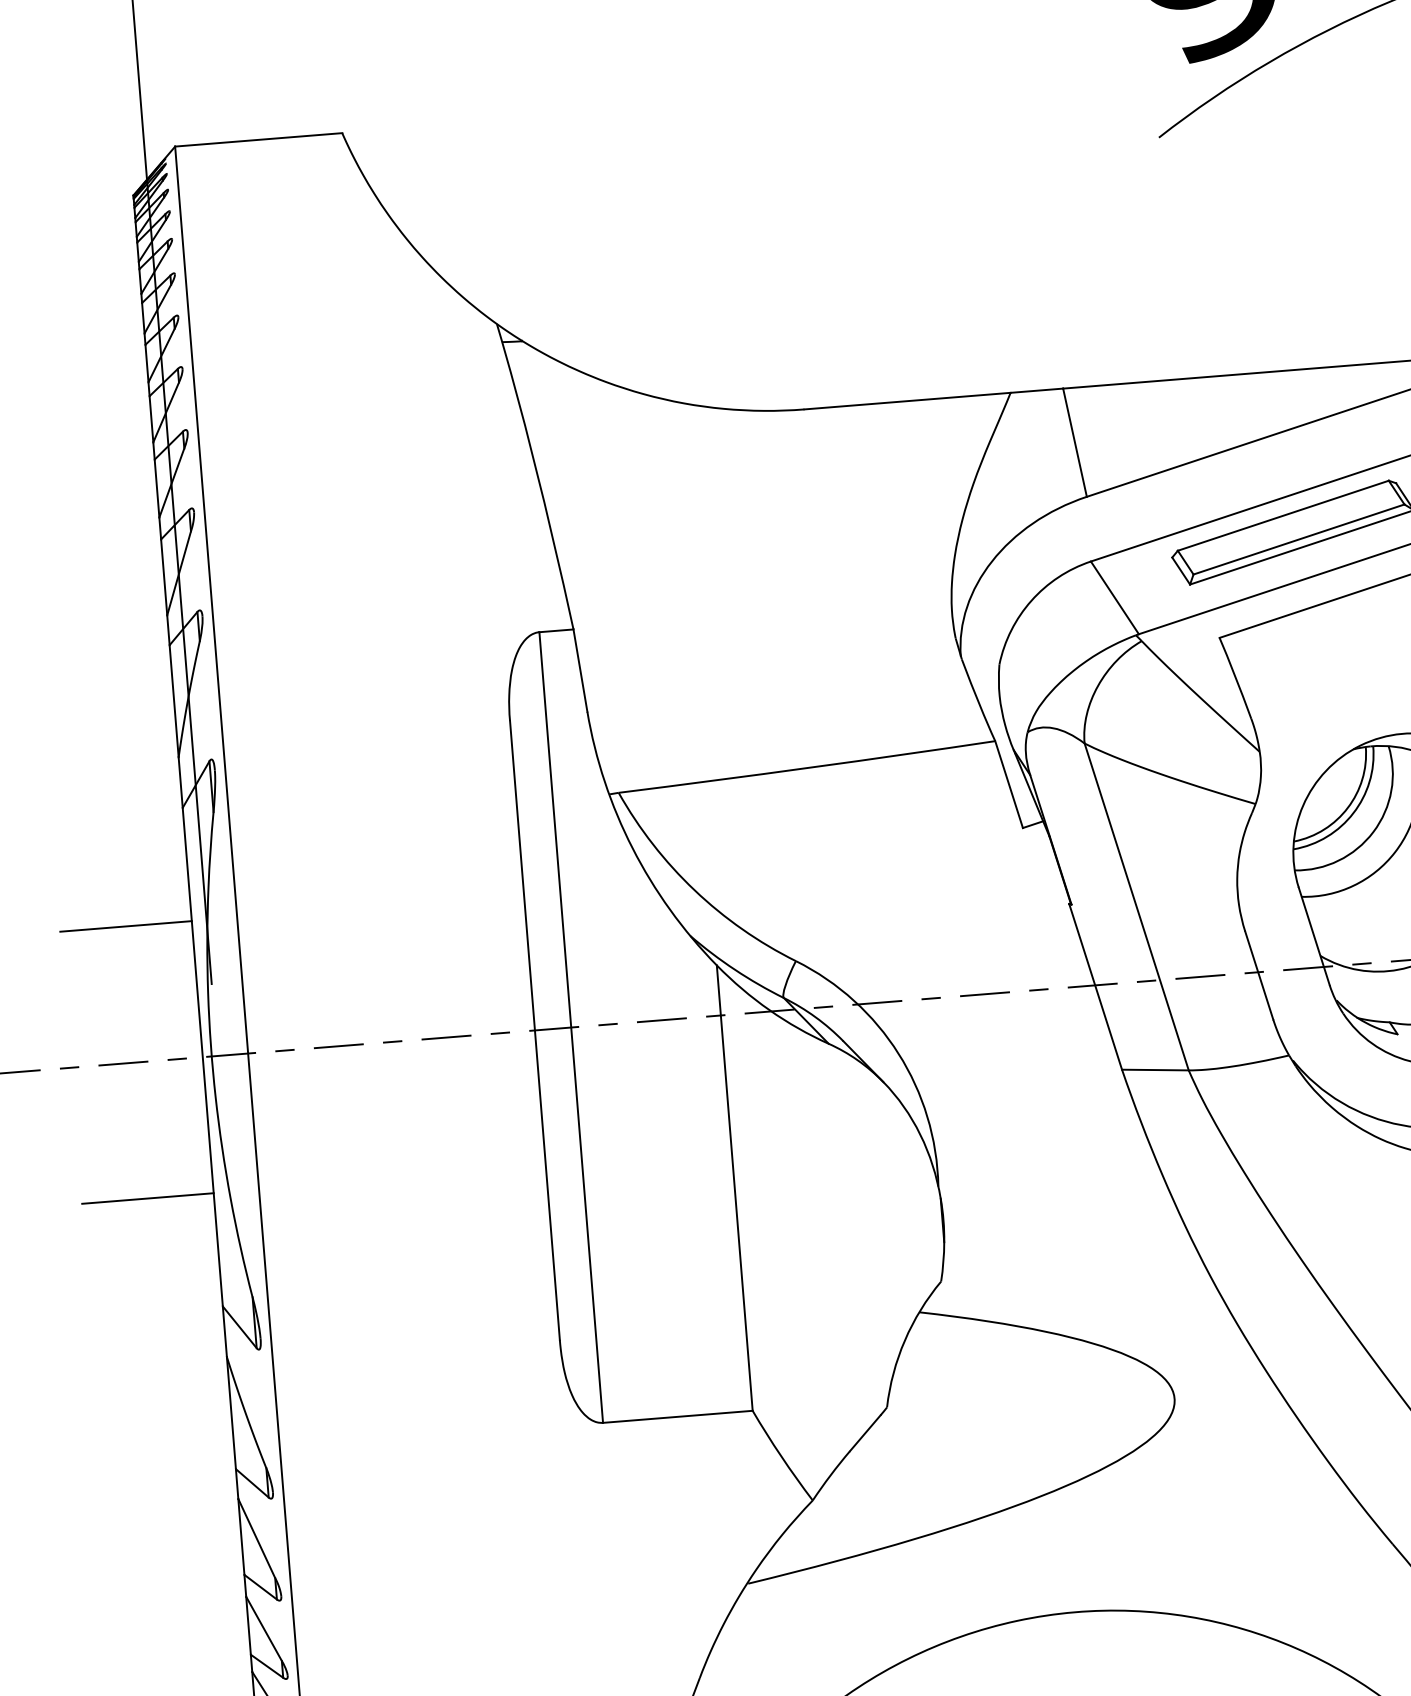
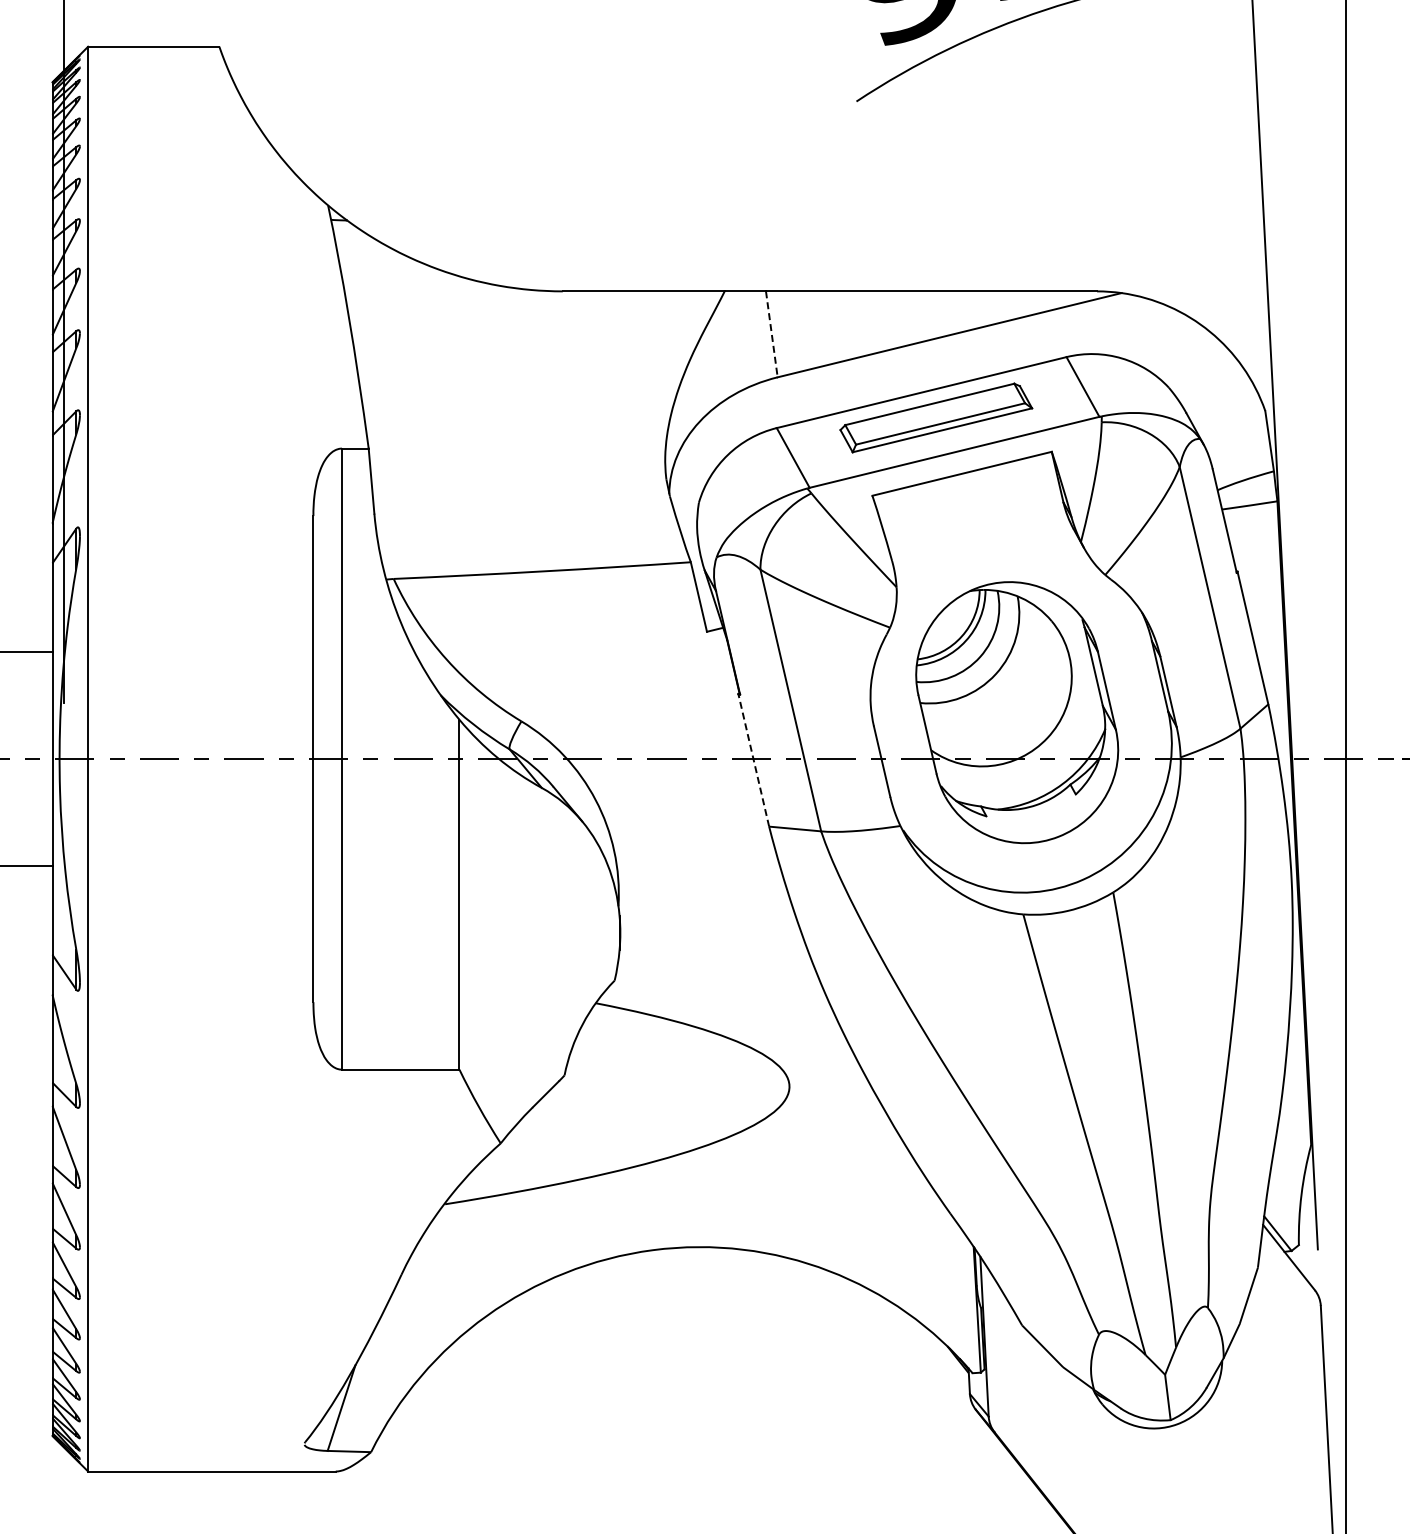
line: (1074, 442) -> (771, 334), solid -> dashed
line: (1095, 985) -> (753, 759), solid -> dashed

